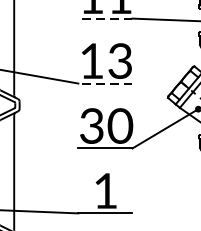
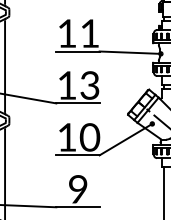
line: (104, 18) -> (77, 51), dashed -> solid
line: (104, 83) -> (77, 103), dashed -> solid
text: (91, 126) -> (66, 137), 30 -> 10
text: (106, 191) -> (78, 189), 1 -> 9

